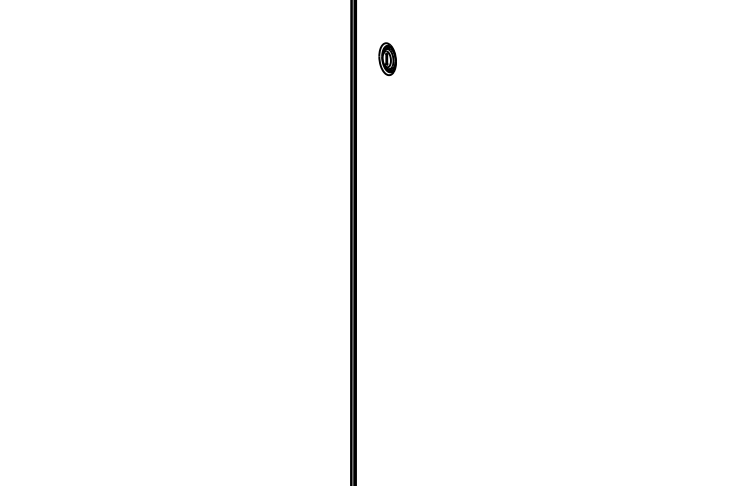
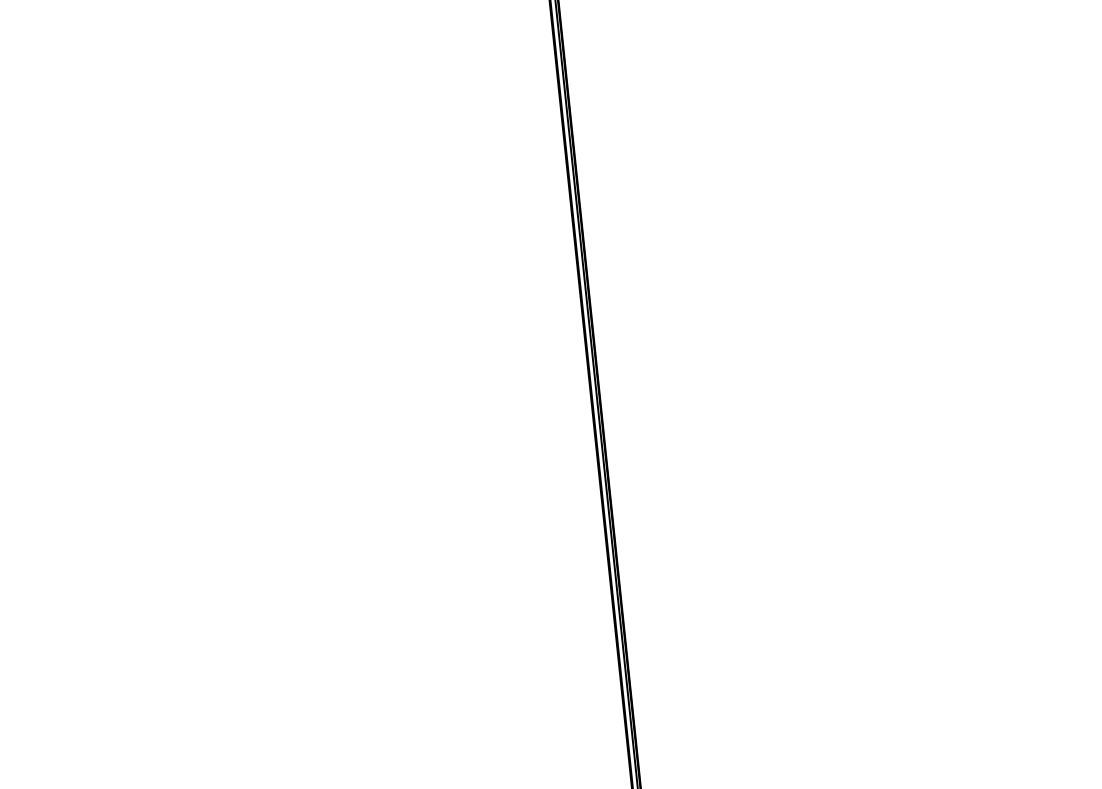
part: (387, 58) -> (627, 102), removed

